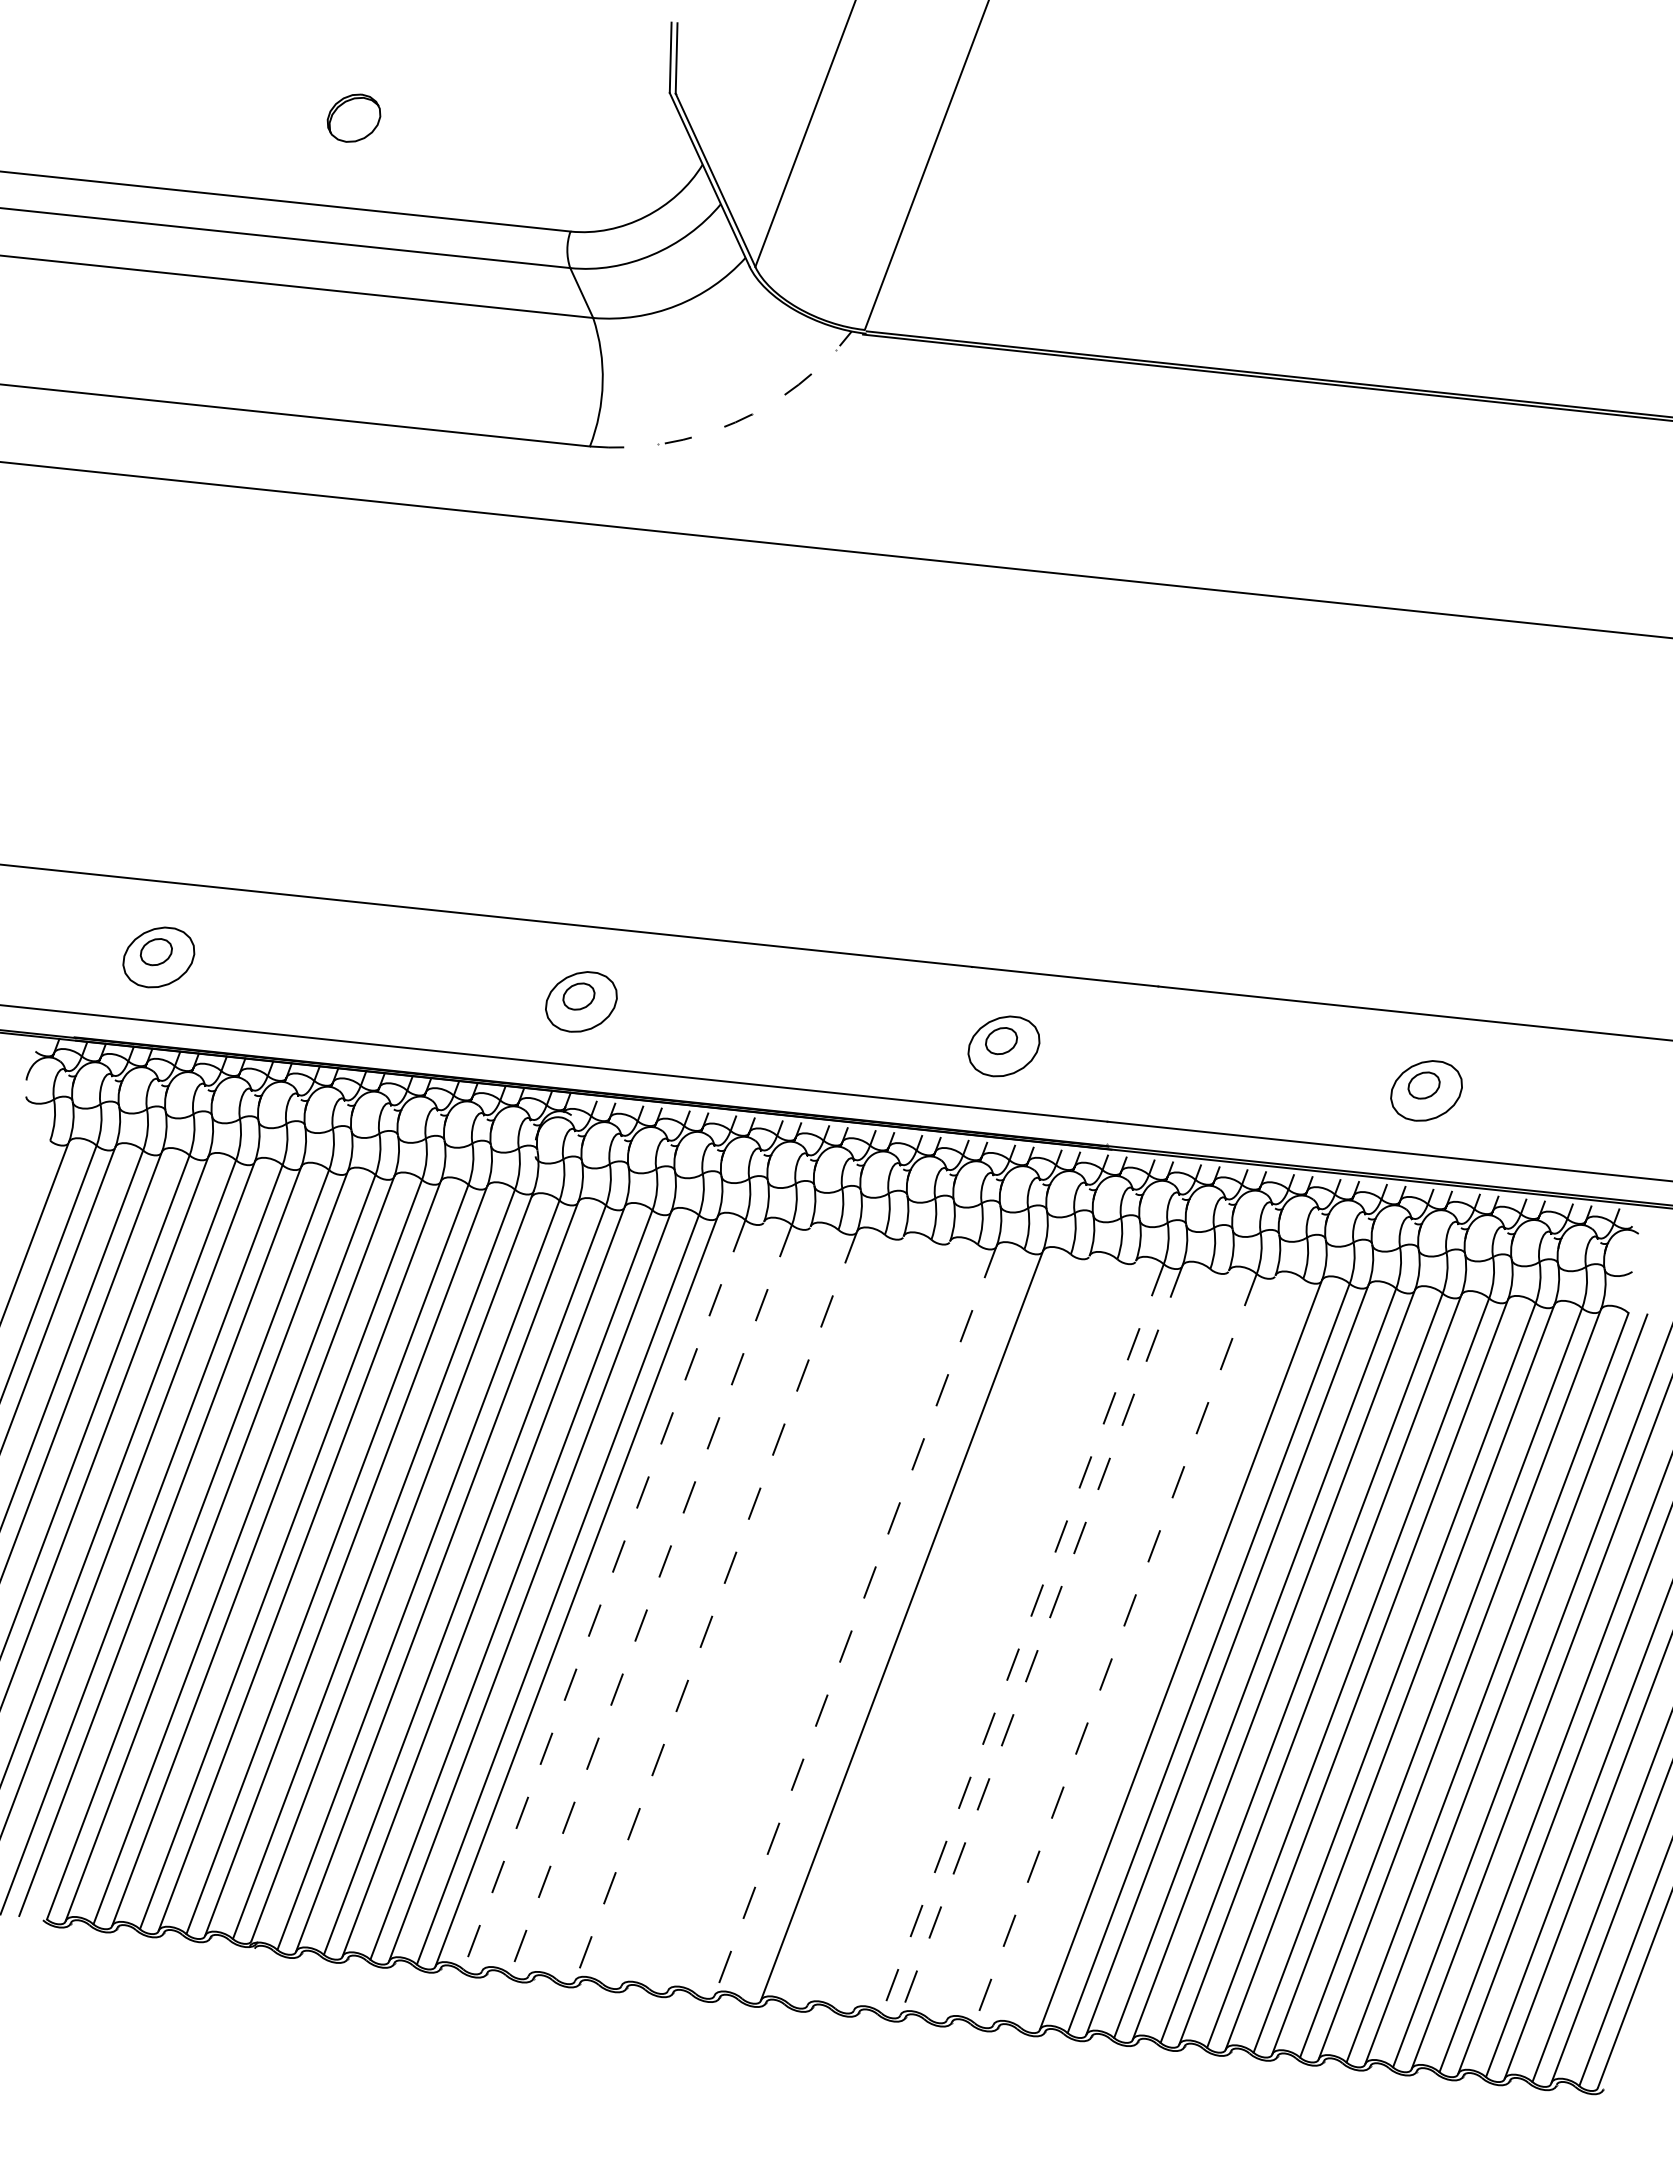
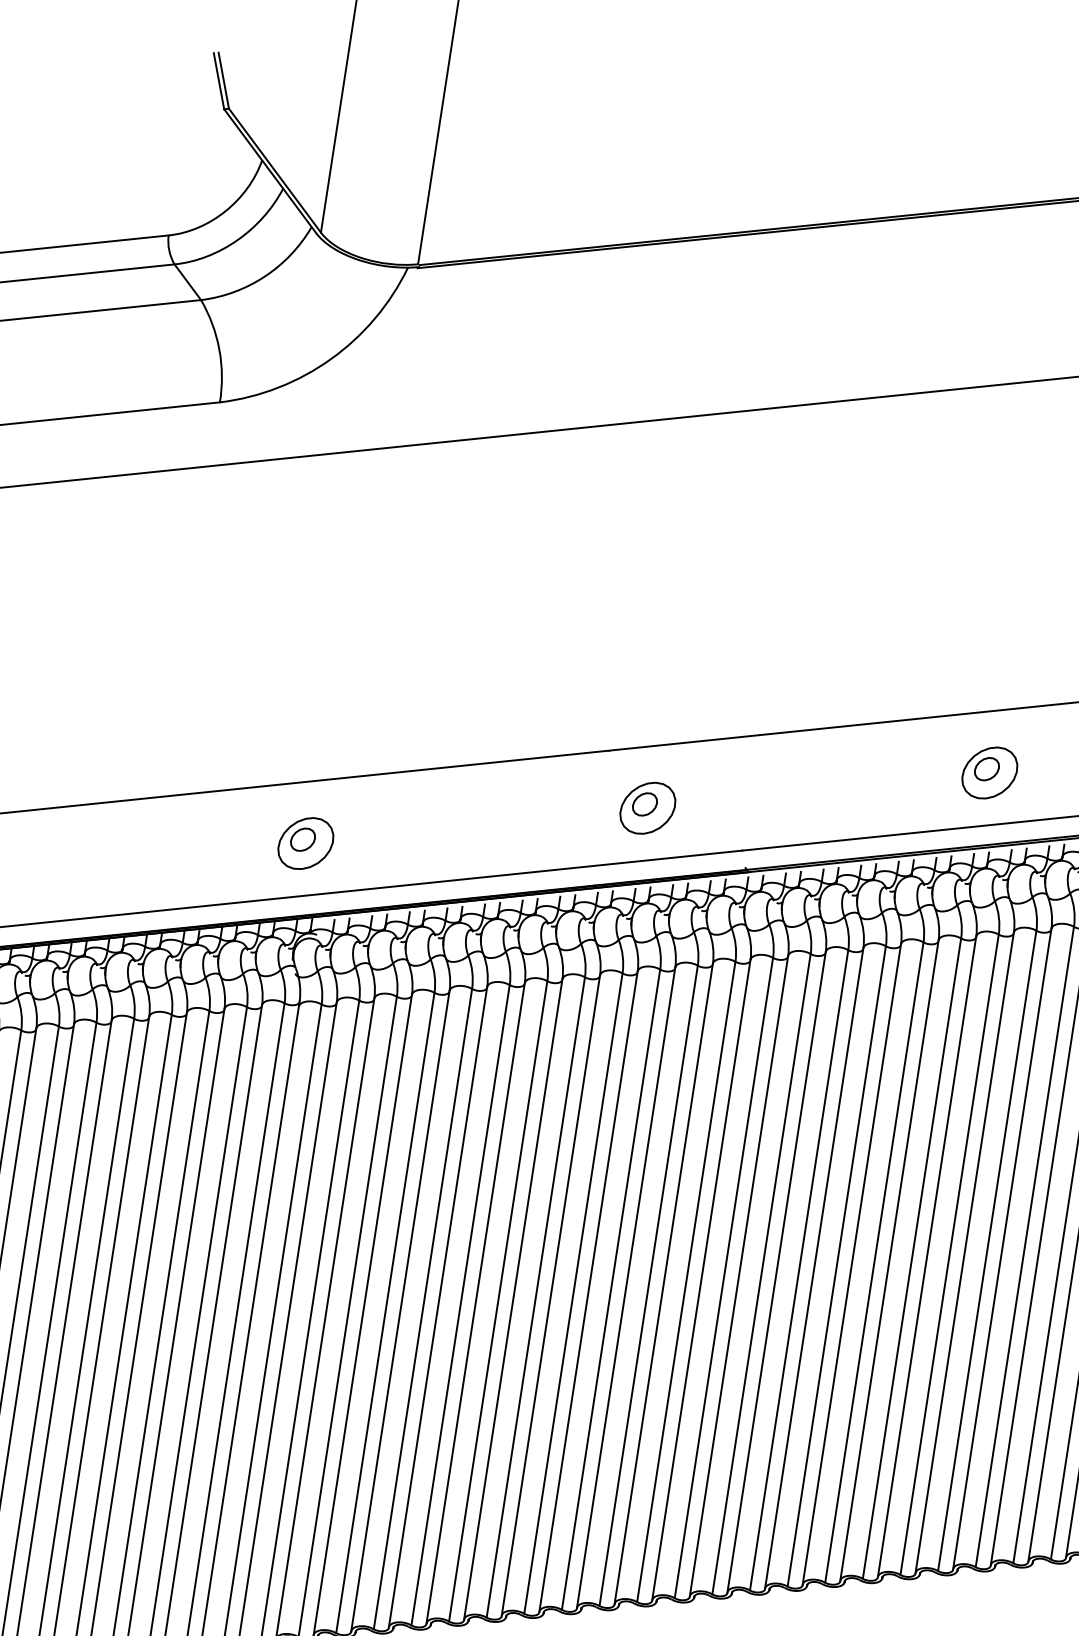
arc: (735, 422) -> (331, 359), dashed -> solid
line: (604, 1595) -> (423, 1309), dashed -> solid
line: (623, 1595) -> (438, 1306), added
line: (650, 1600) -> (460, 1305), dashed -> solid
line: (669, 1600) -> (475, 1302), added
line: (697, 1604) -> (498, 1301), added
line: (715, 1606) -> (512, 1299), dashed -> solid
line: (743, 1609) -> (535, 1297), added
line: (762, 1610) -> (550, 1295), added
line: (790, 1614) -> (573, 1293), added
line: (809, 1615) -> (588, 1291), added
line: (836, 1618) -> (610, 1289), added
line: (855, 1621) -> (626, 1288), dashed -> solid
line: (883, 1623) -> (648, 1285), added
line: (929, 1628) -> (685, 1281), added
line: (948, 1630) -> (701, 1279), added
line: (976, 1633) -> (724, 1277), added
line: (994, 1635) -> (738, 1276), added
line: (1022, 1639) -> (761, 1274), dashed -> solid
line: (1041, 1640) -> (776, 1272), dashed -> solid
line: (1069, 1643) -> (799, 1270), added
line: (1087, 1644) -> (813, 1267), added
line: (1115, 1649) -> (836, 1267), dashed -> solid
line: (1134, 1649) -> (851, 1263), added
line: (1162, 1653) -> (874, 1262), added

